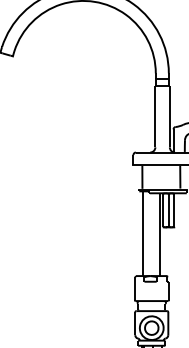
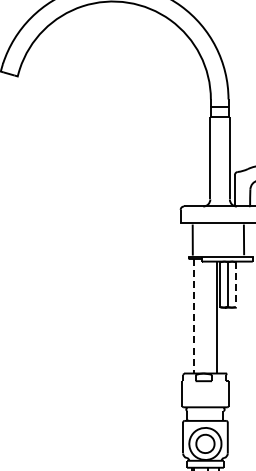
line: (174, 210) -> (235, 285), solid -> dashed
line: (142, 233) -> (193, 316), solid -> dashed

